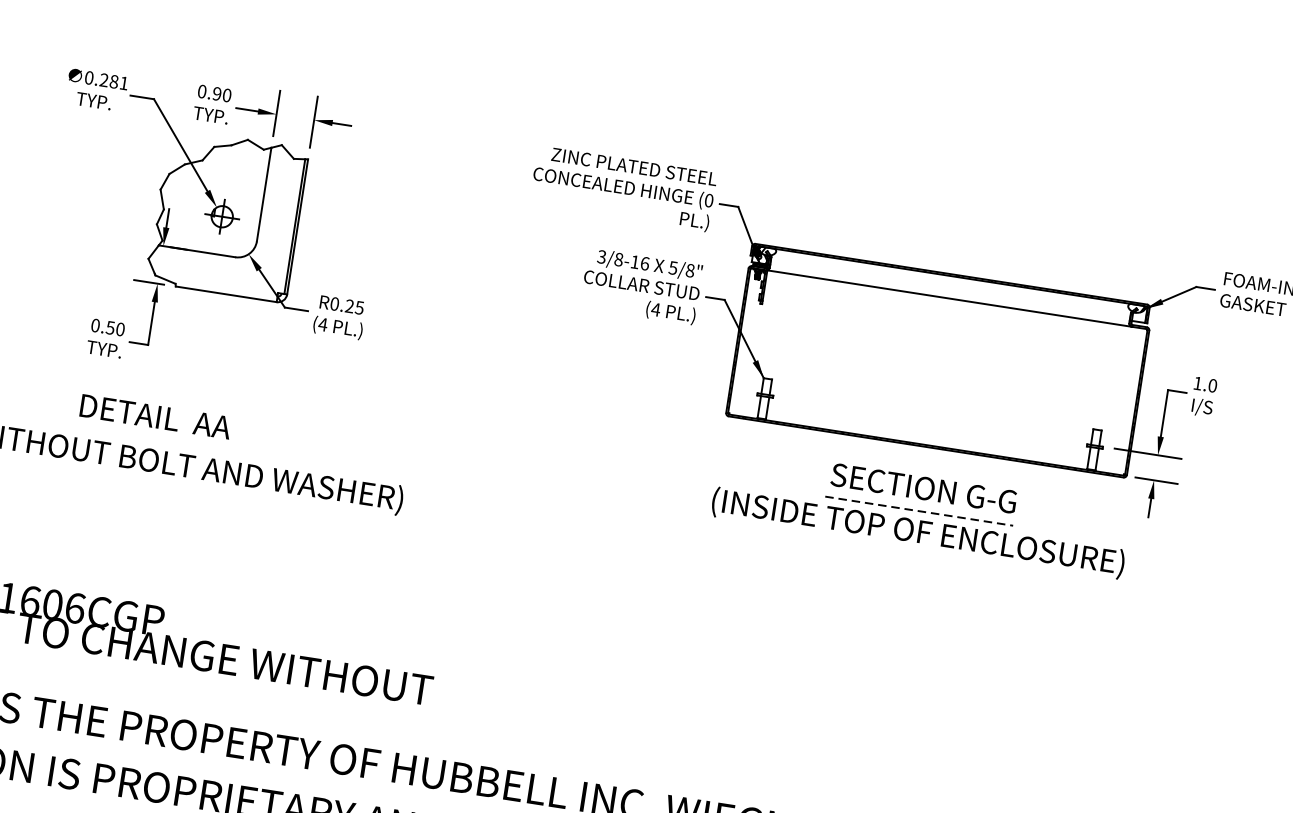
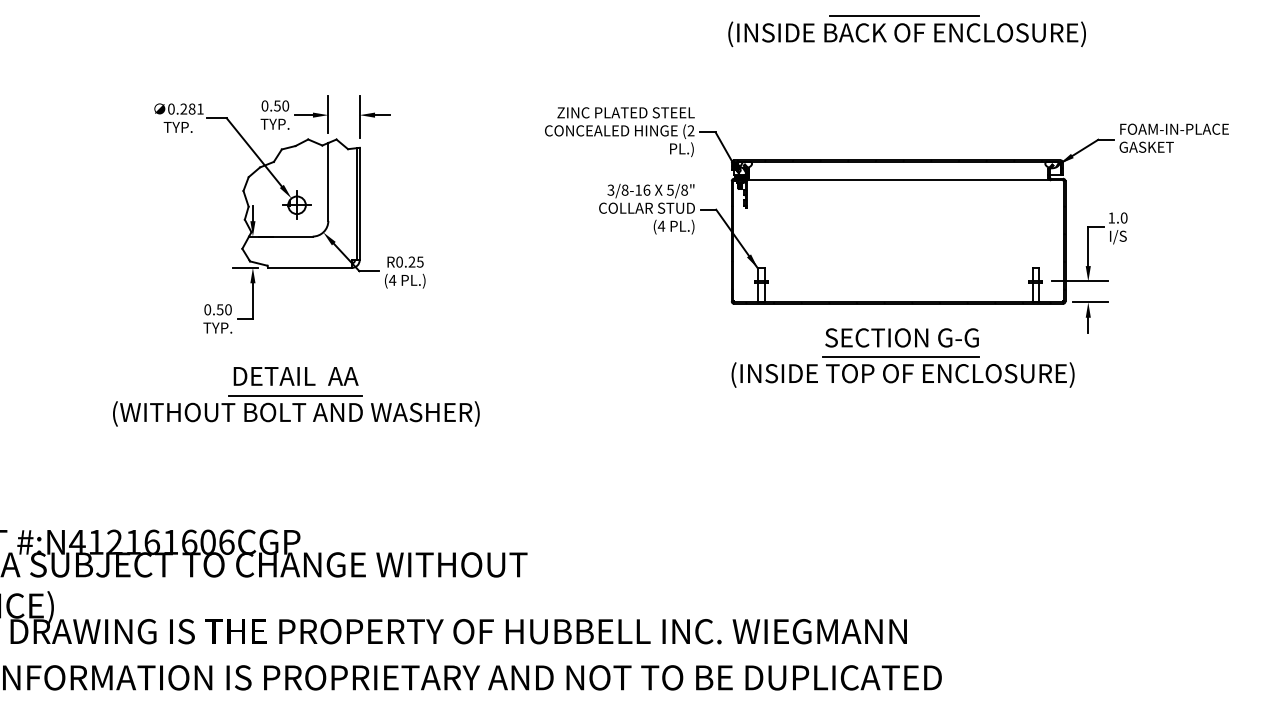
text: (217, 93) -> (277, 105), 0.90 -> 0.50
part: (986, 121) -> (906, 31), added
text: (708, 200) -> (690, 130), (0 -> (2
text: (154, 416) -> (295, 376), moved
line: (185, 444) -> (295, 395), added
line: (919, 511) -> (901, 357), dashed -> solid

